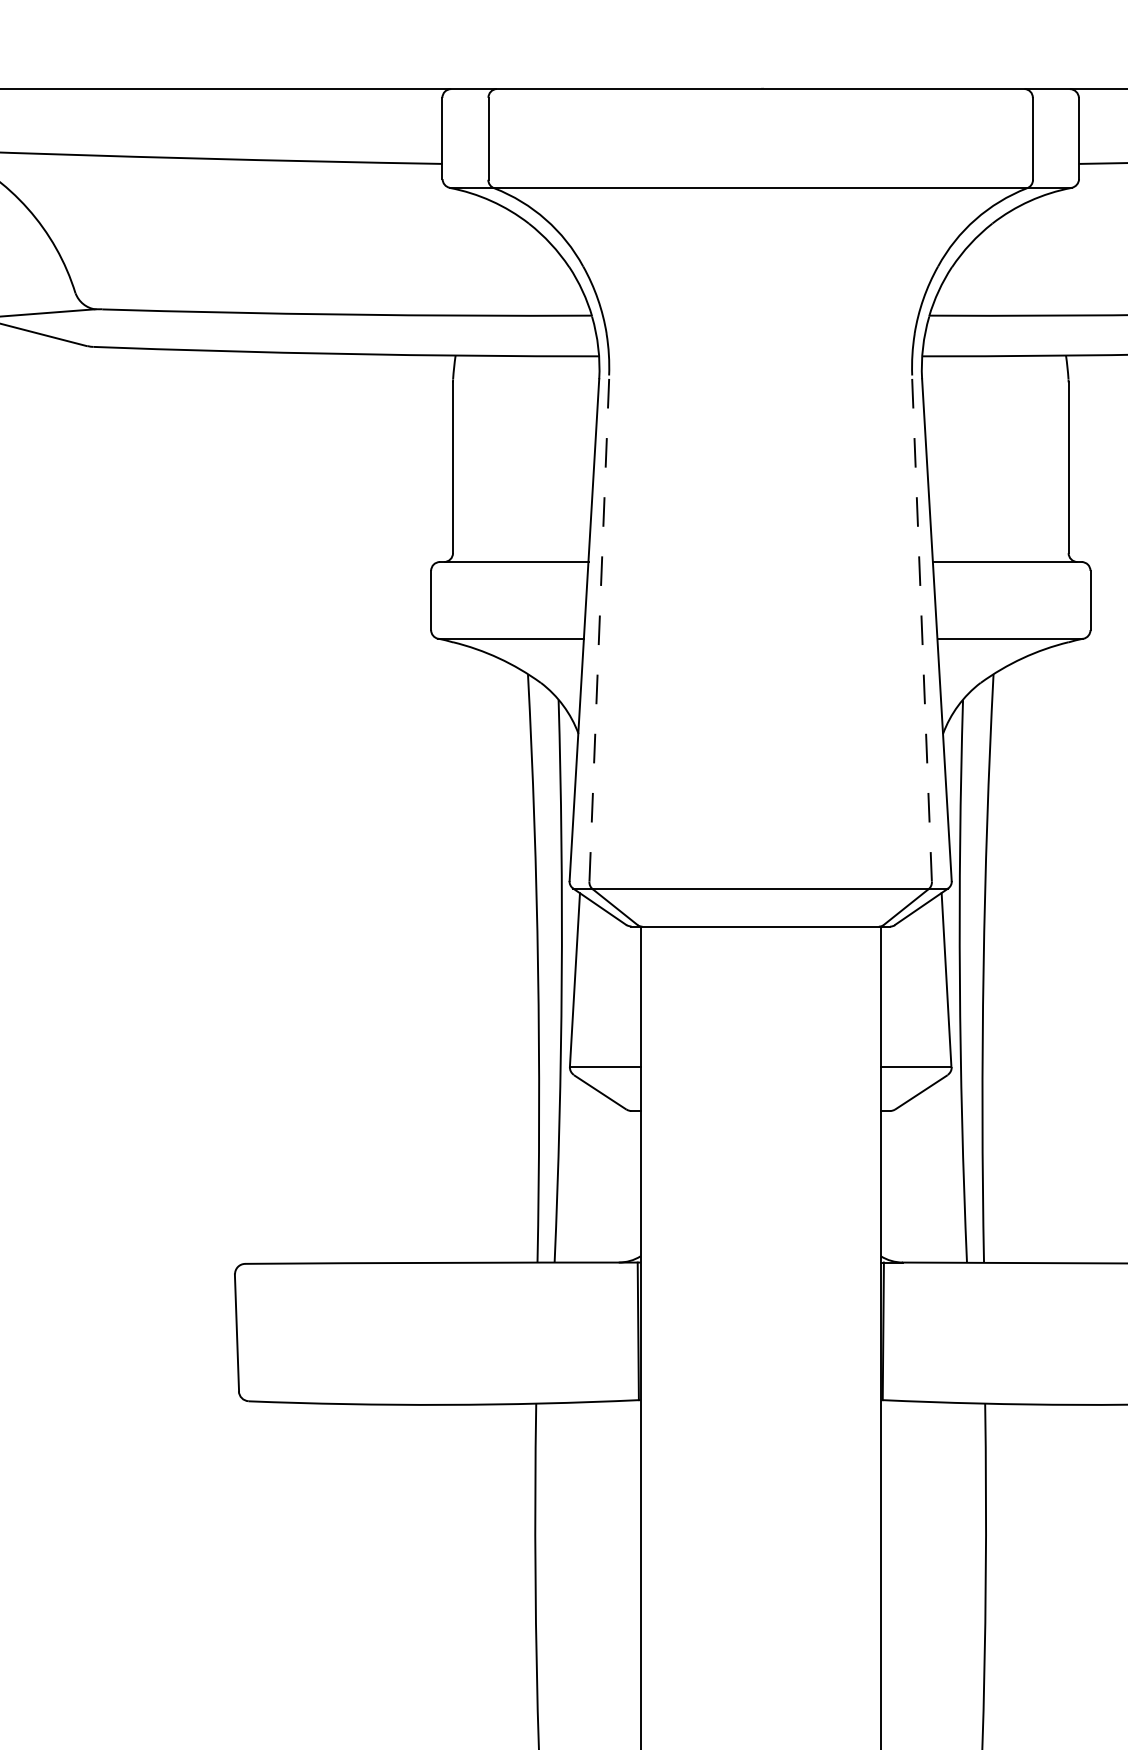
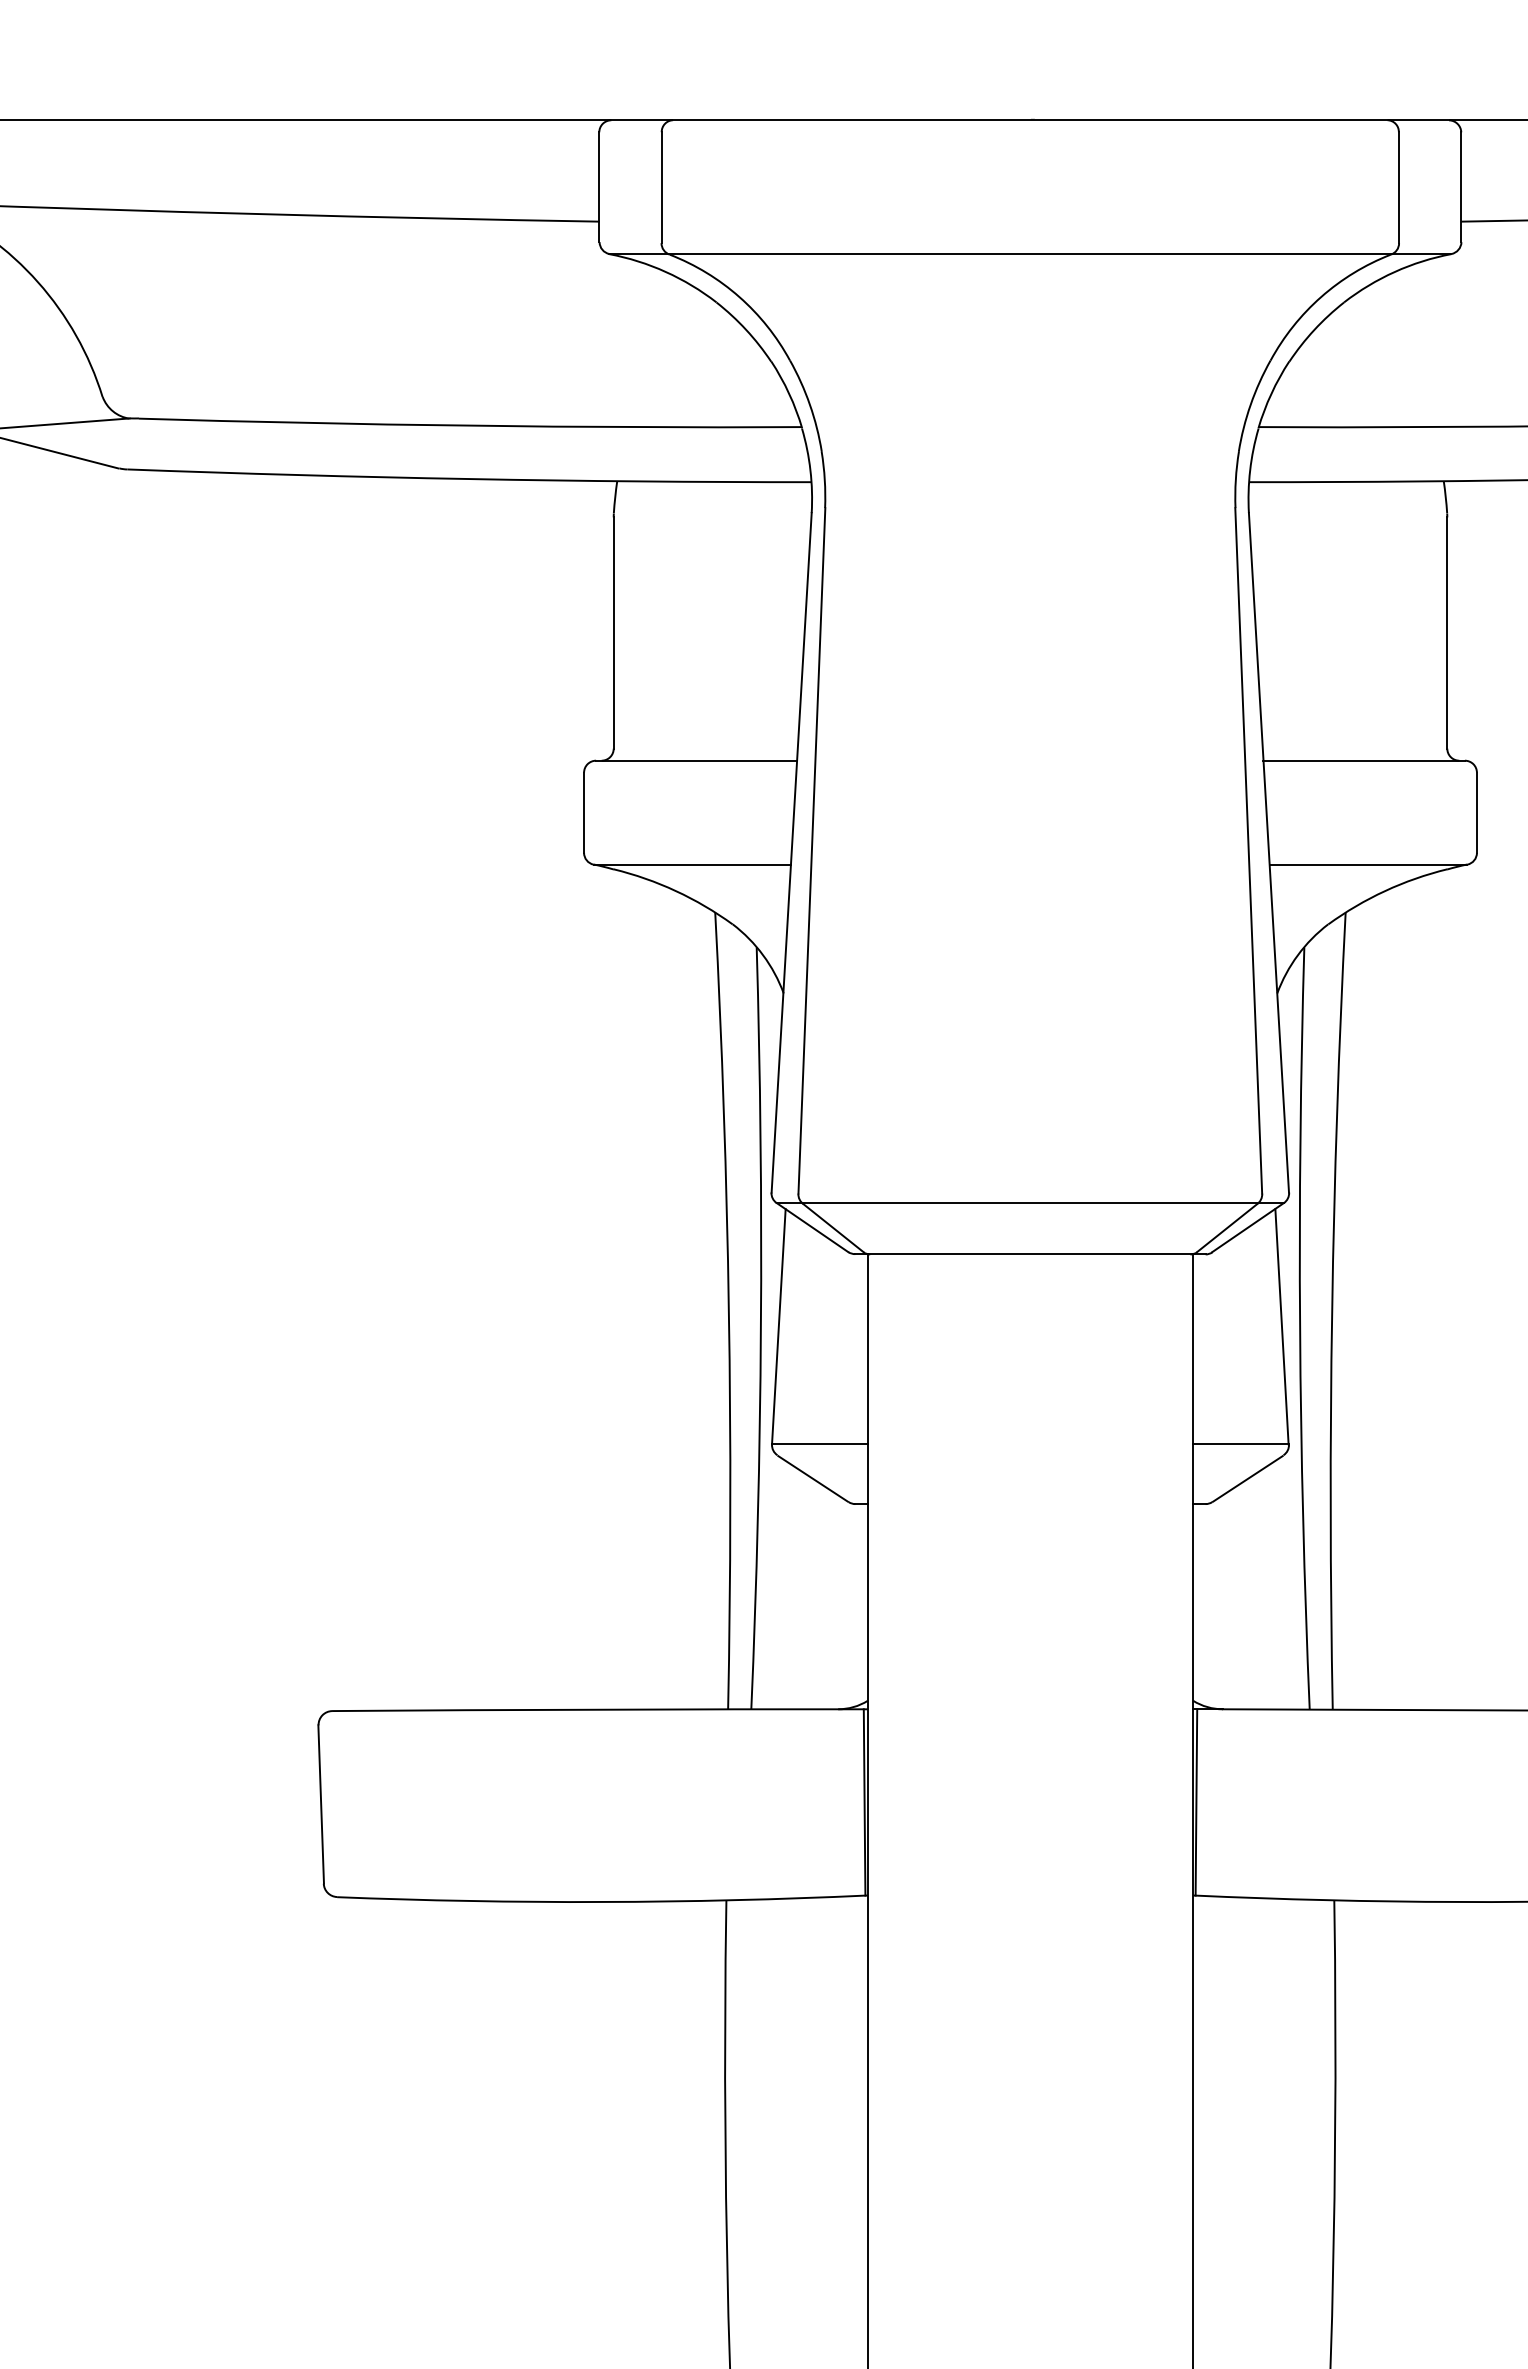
line: (599, 628) -> (811, 850), dashed -> solid
line: (921, 628) -> (1248, 850), dashed -> solid

